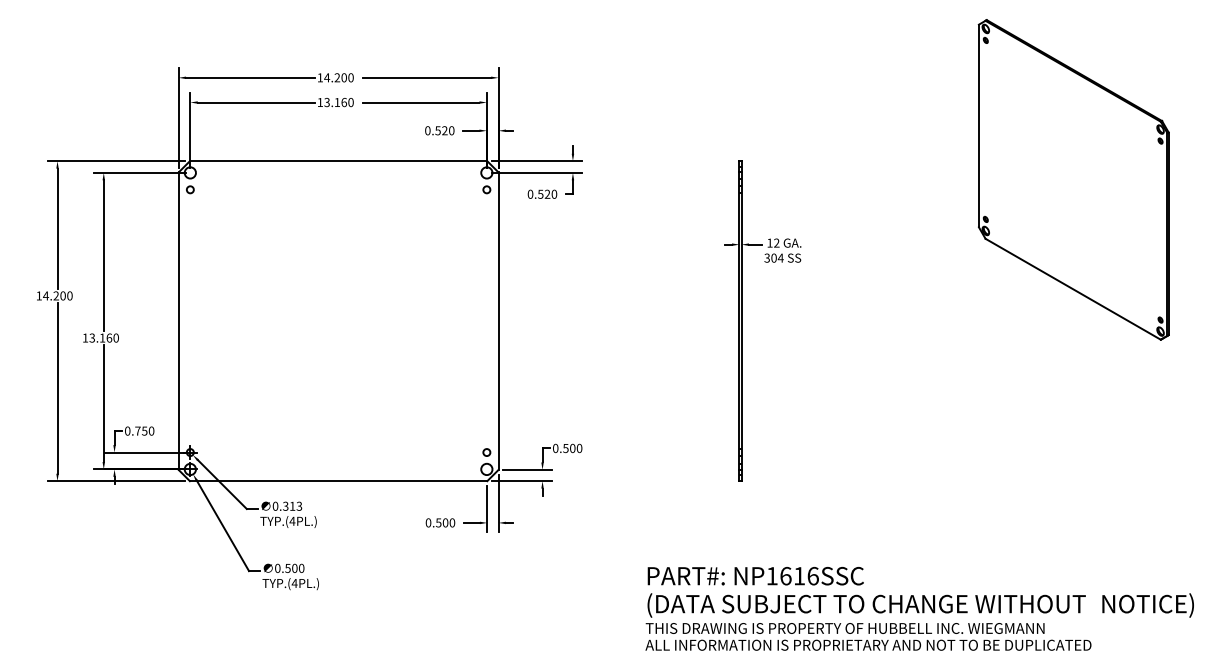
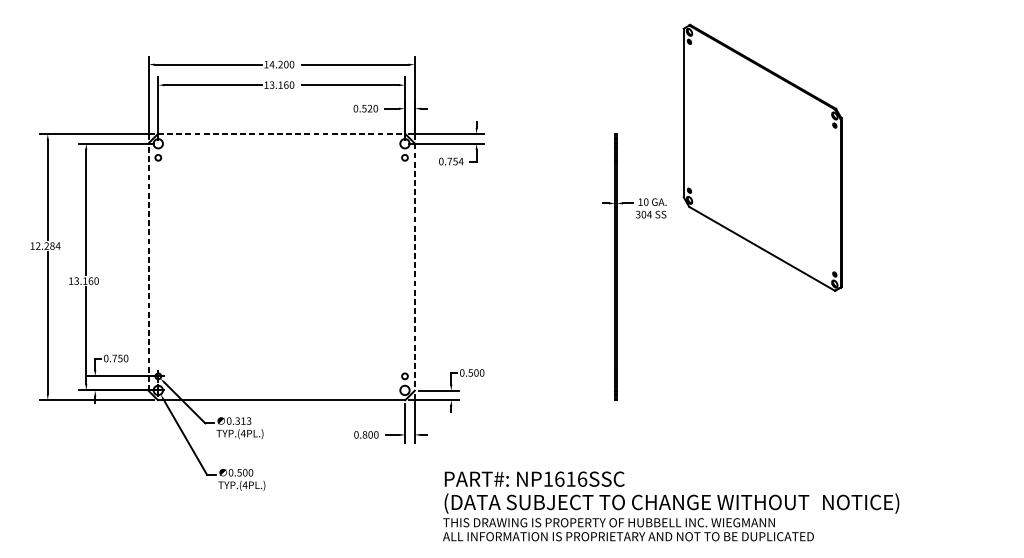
line: (338, 161) -> (281, 134), solid -> dashed
part: (1073, 179) -> (762, 157), moved
text: (547, 193) -> (455, 160), 0.520 -> 0.754
text: (776, 242) -> (645, 201), 12 -> 10
text: (57, 295) -> (47, 245), 14.200 -> 12.284
line: (178, 321) -> (148, 267), solid -> dashed
line: (498, 321) -> (414, 267), solid -> dashed
text: (438, 522) -> (364, 434), 0.500 -> 0.800
text: (919, 608) -> (670, 506), moved

